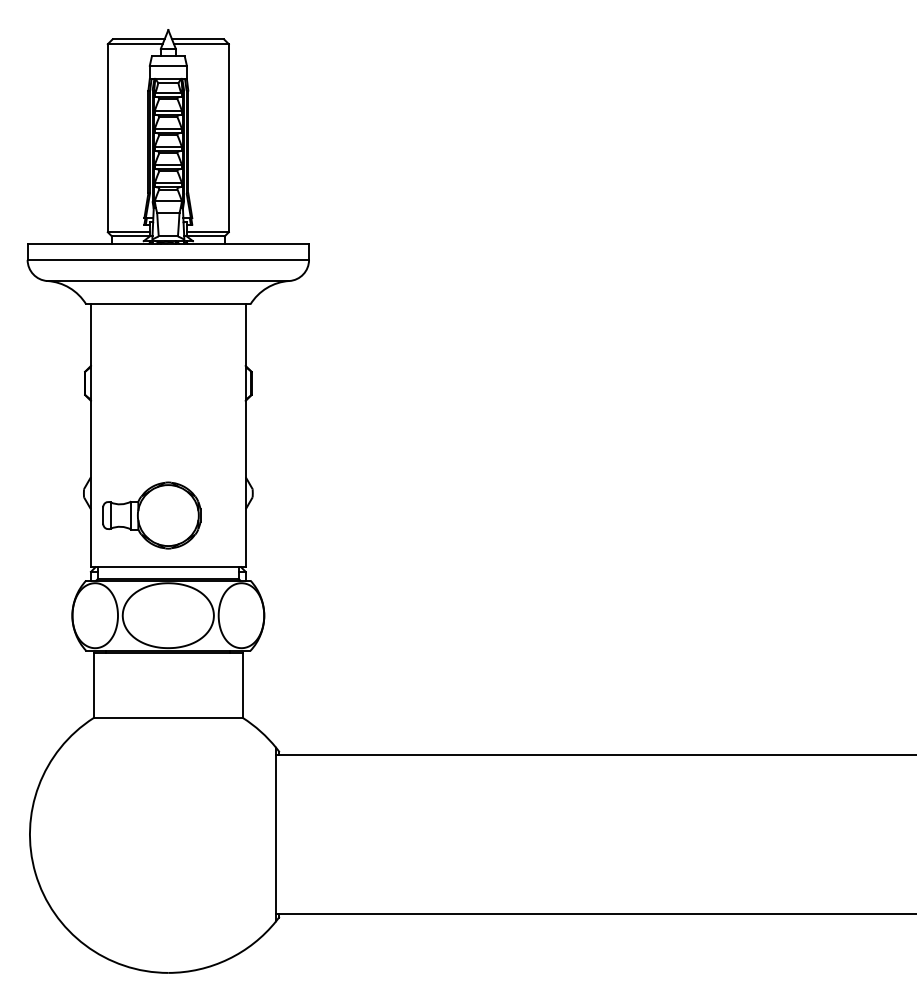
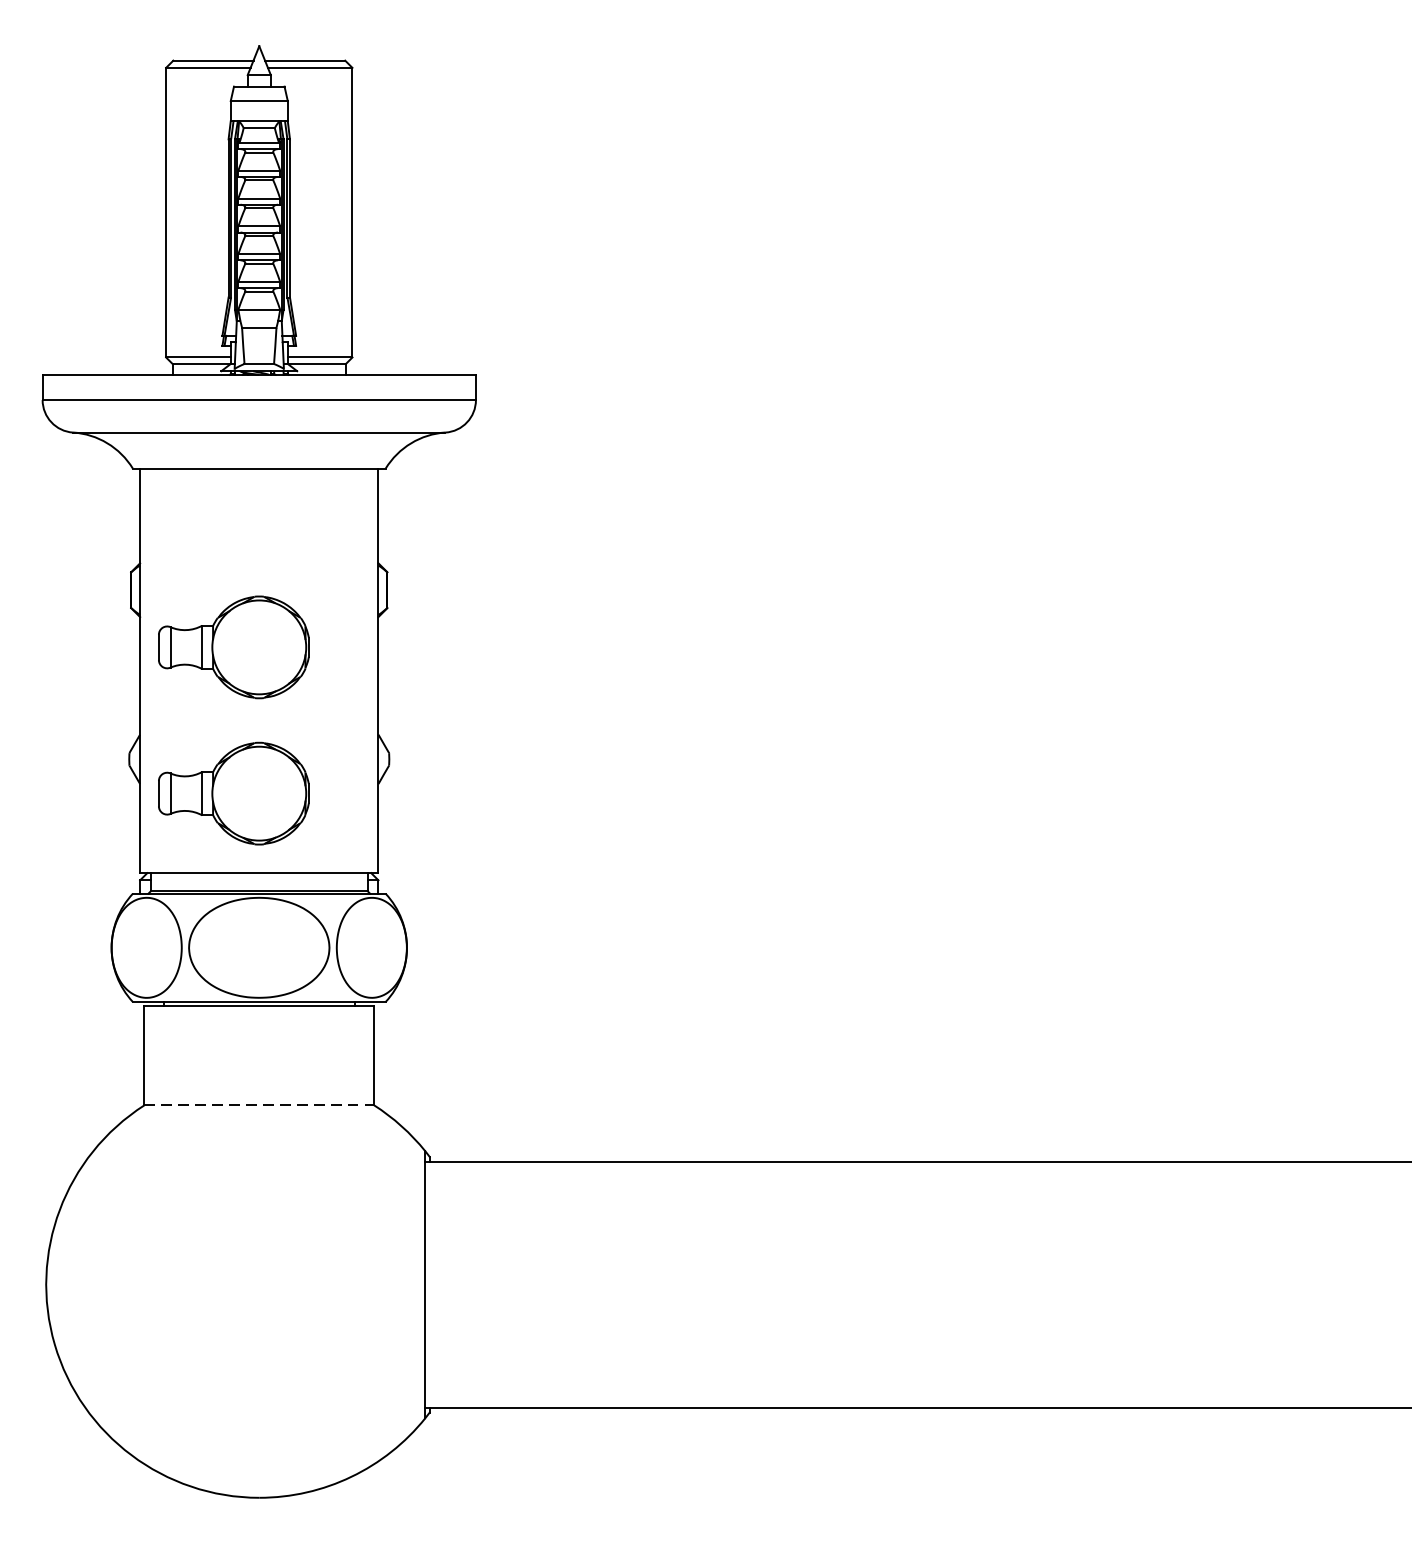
part: (151, 420) -> (233, 647), added
line: (168, 717) -> (259, 1104), solid -> dashed

